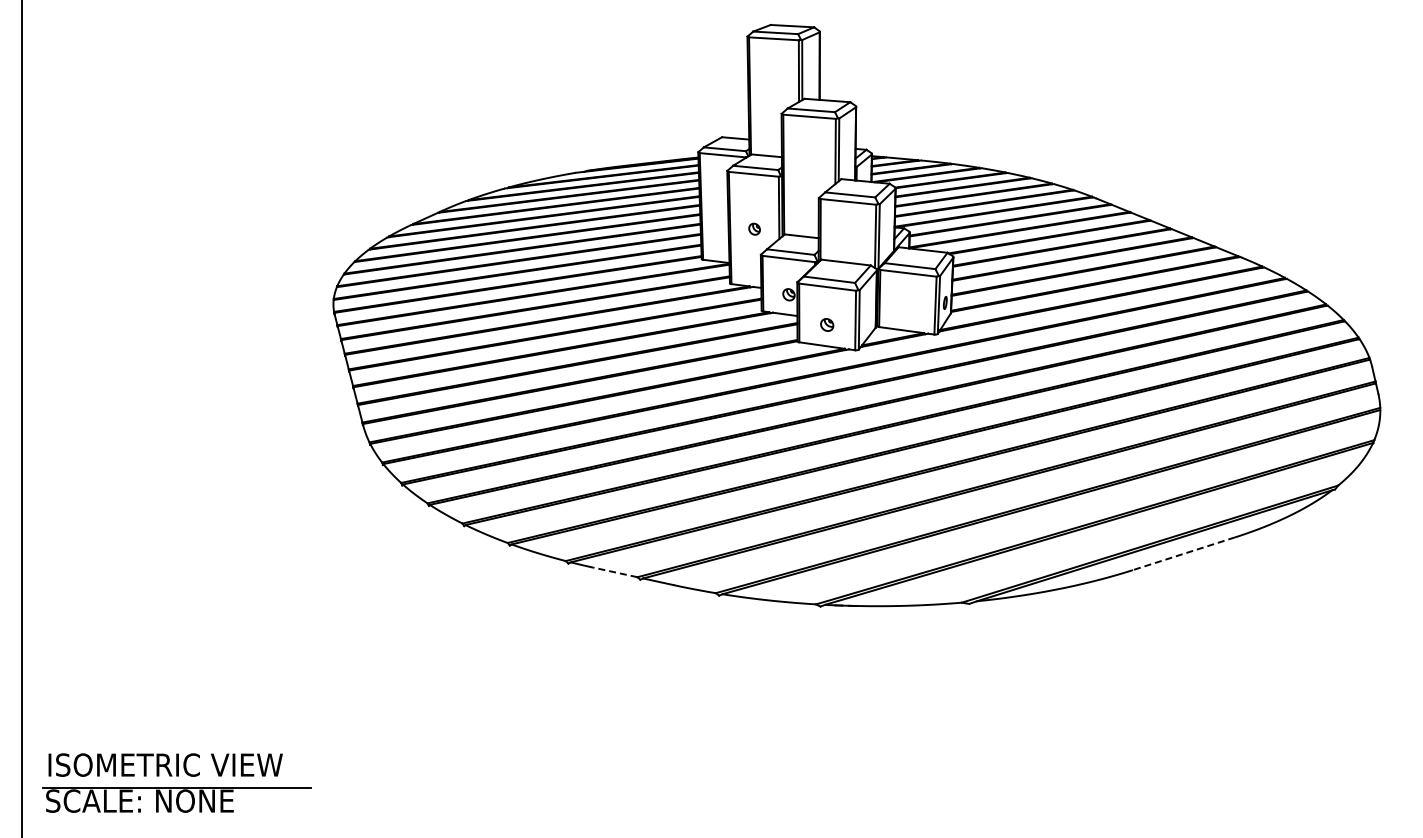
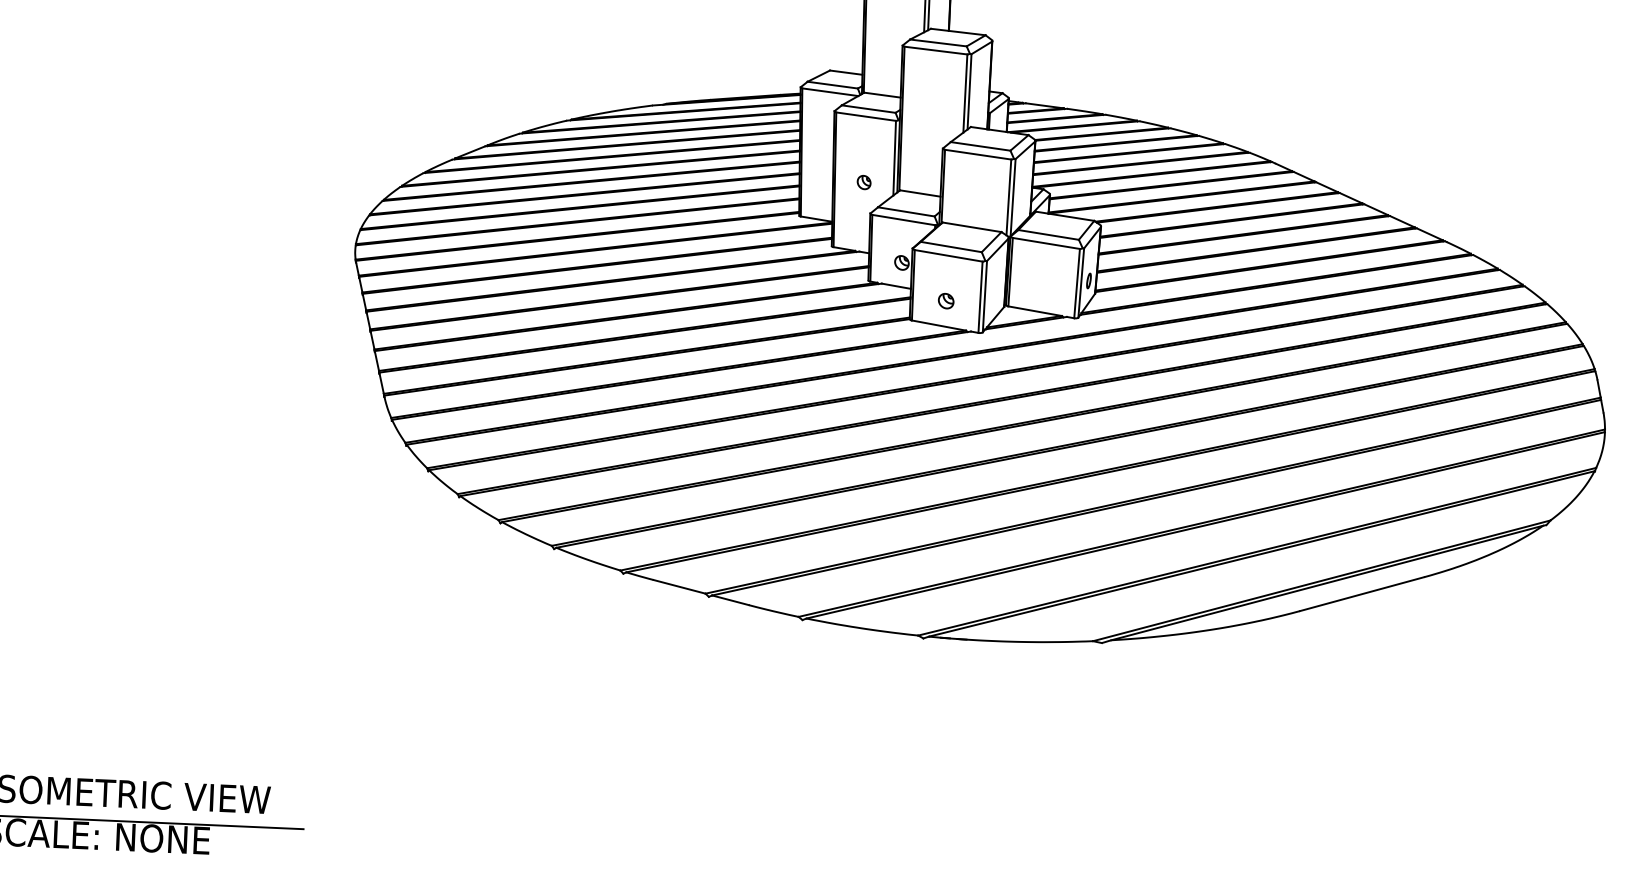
line: (1183, 553) -> (1361, 593), dashed -> solid
line: (615, 572) -> (679, 586), dashed -> solid

